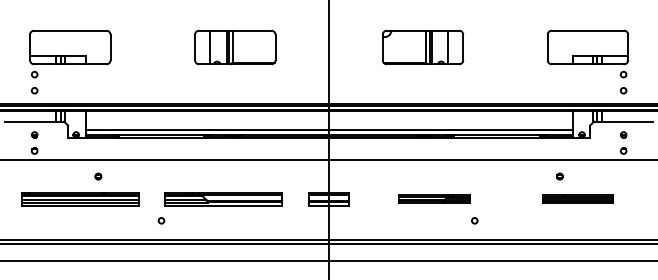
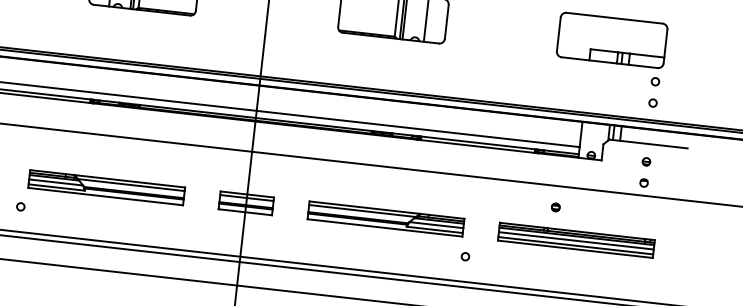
part: (434, 199) -> (386, 219), size x1.67
part: (577, 199) -> (575, 240), size x1.67
circle: (474, 220) -> (465, 256), moved

